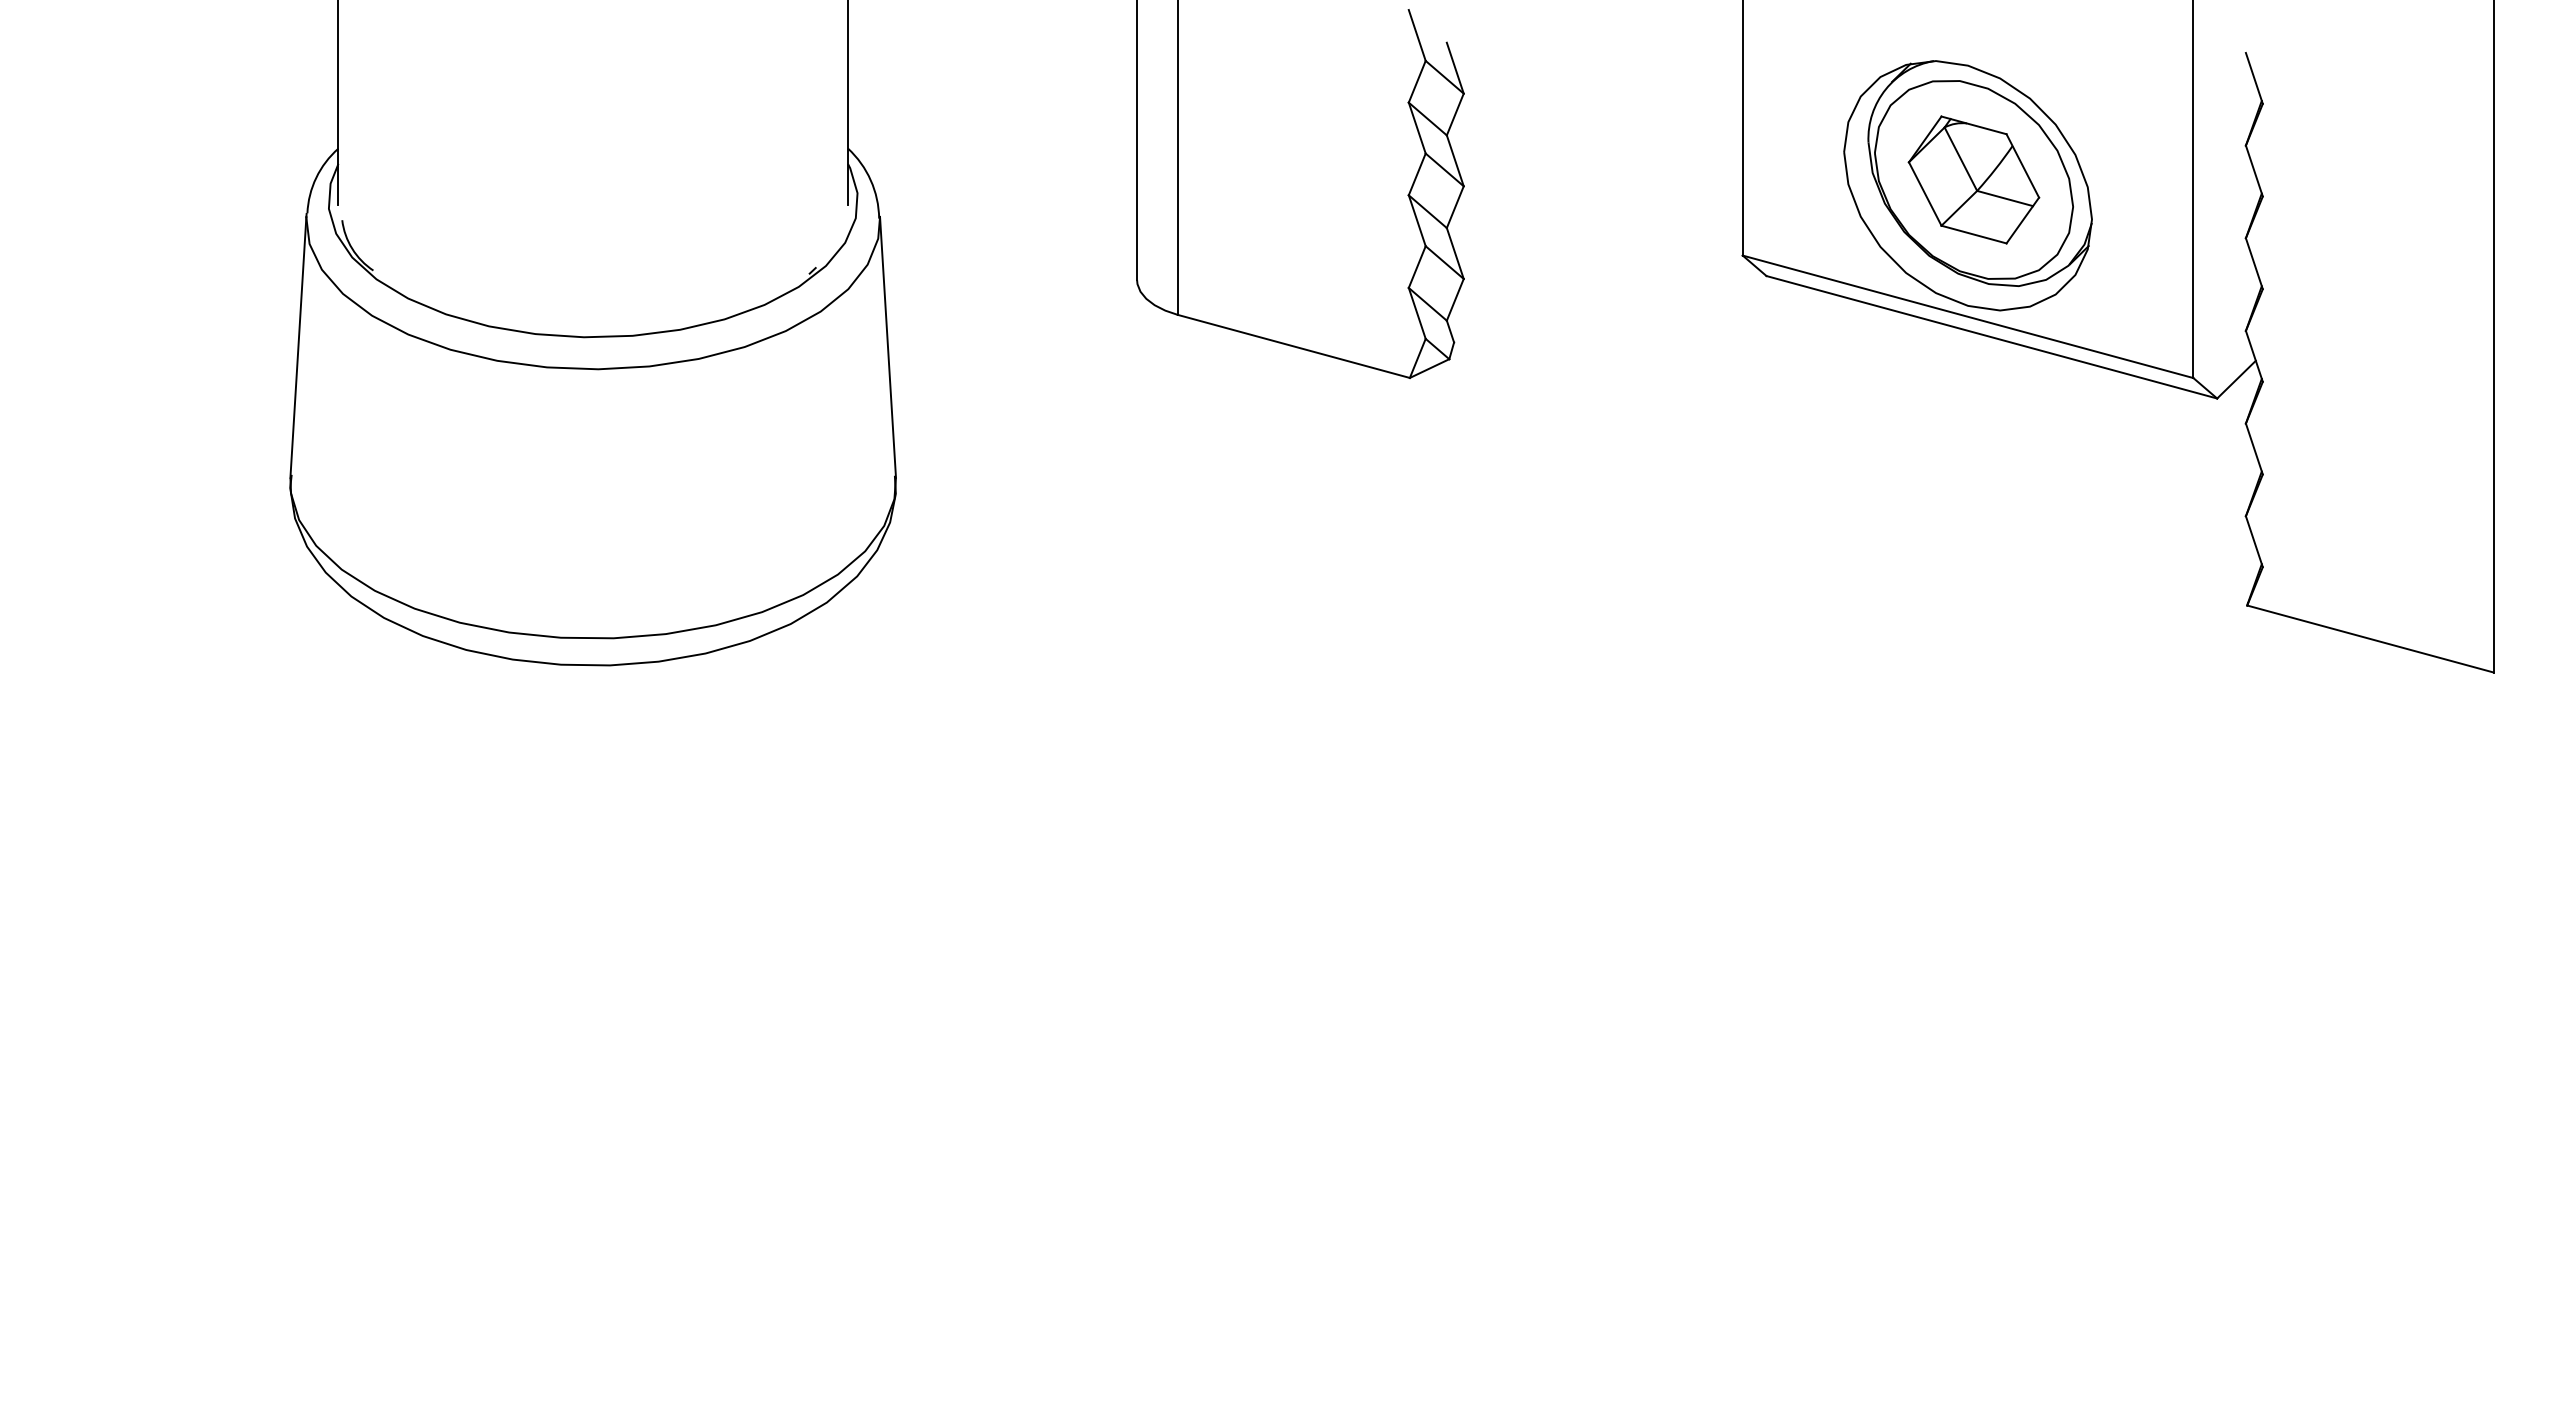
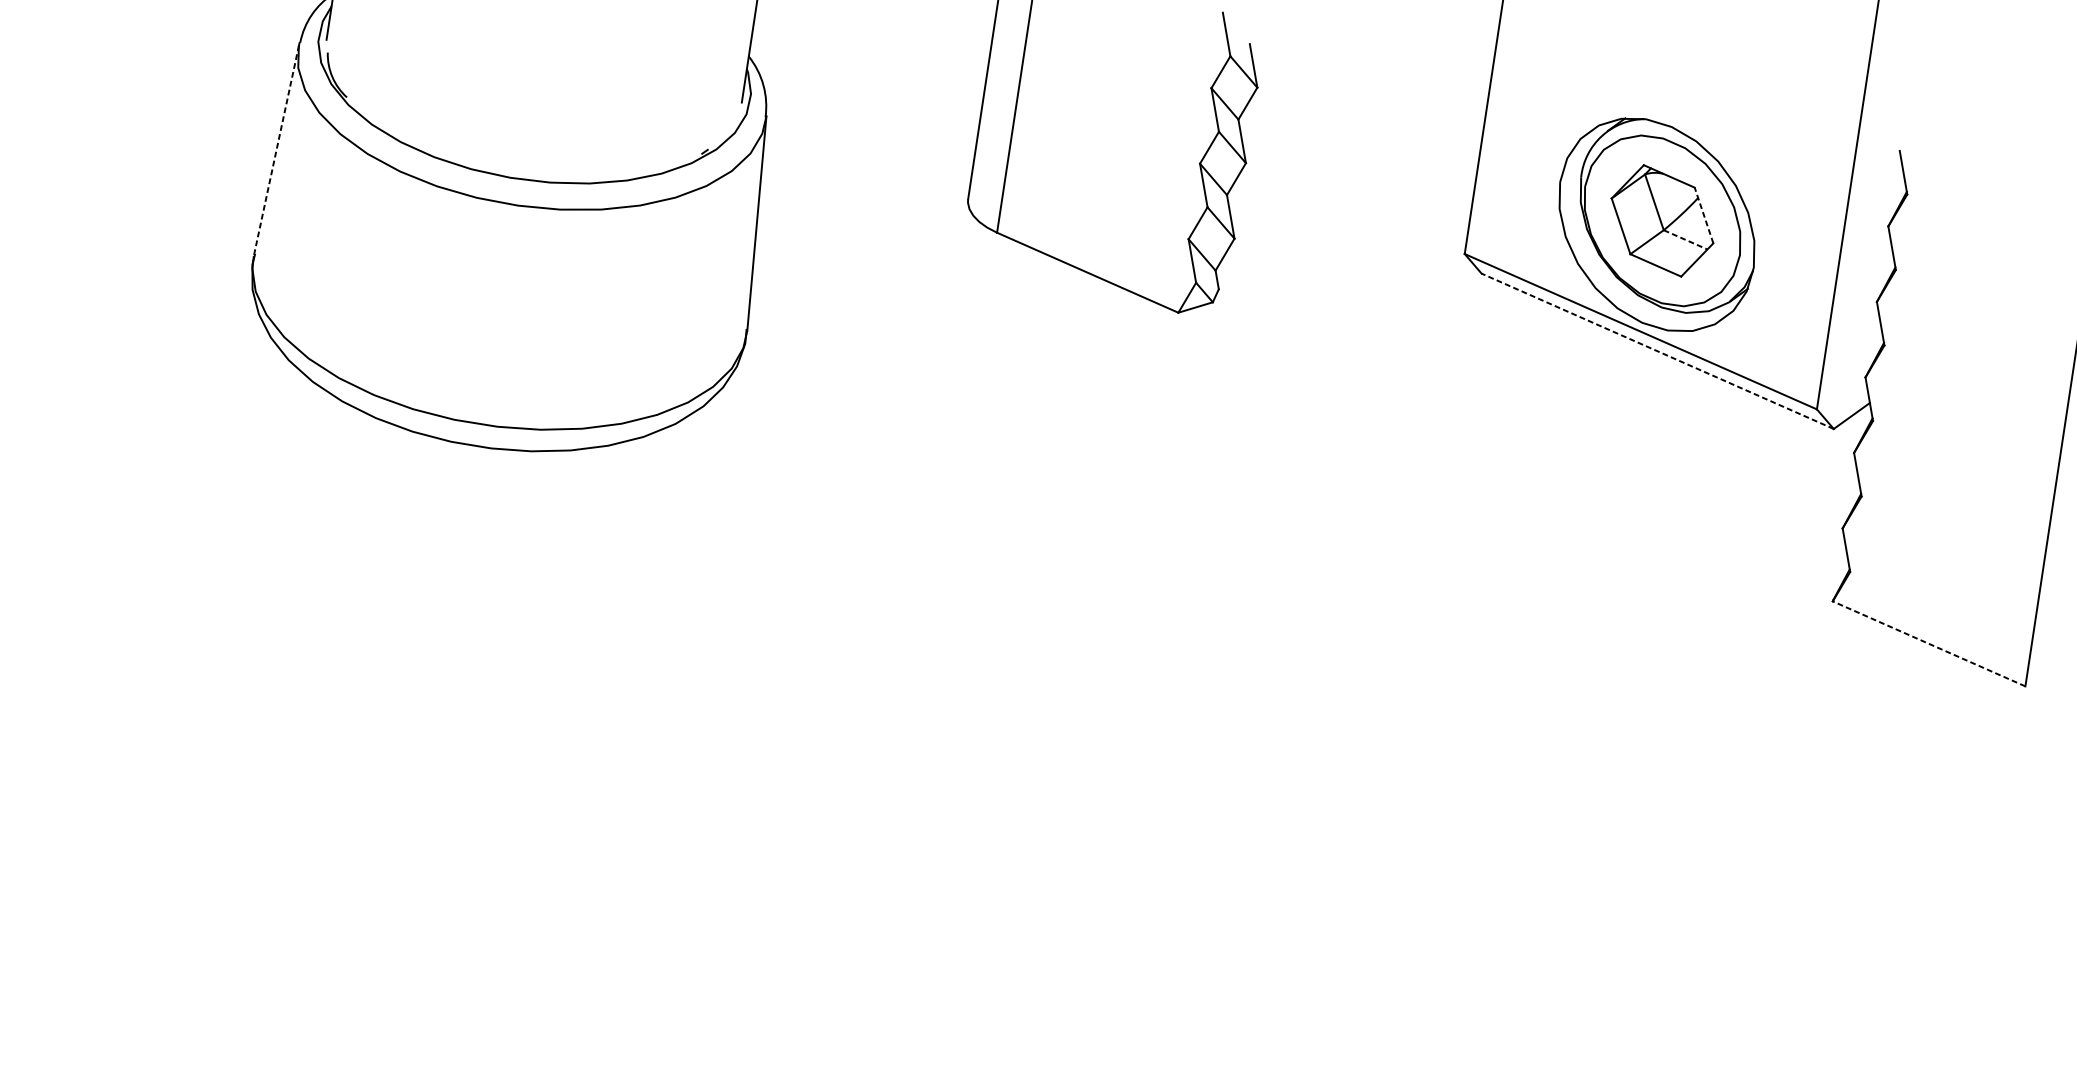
line: (2022, 165) -> (1703, 215), solid -> dashed
line: (2005, 198) -> (1685, 239), solid -> dashed
line: (1991, 337) -> (1657, 351), solid -> dashed
line: (298, 347) -> (276, 150), solid -> dashed
line: (2370, 639) -> (1929, 644), solid -> dashed

